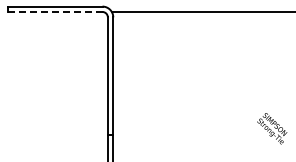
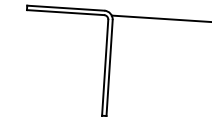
line: (55, 11) -> (65, 12), dashed -> solid

